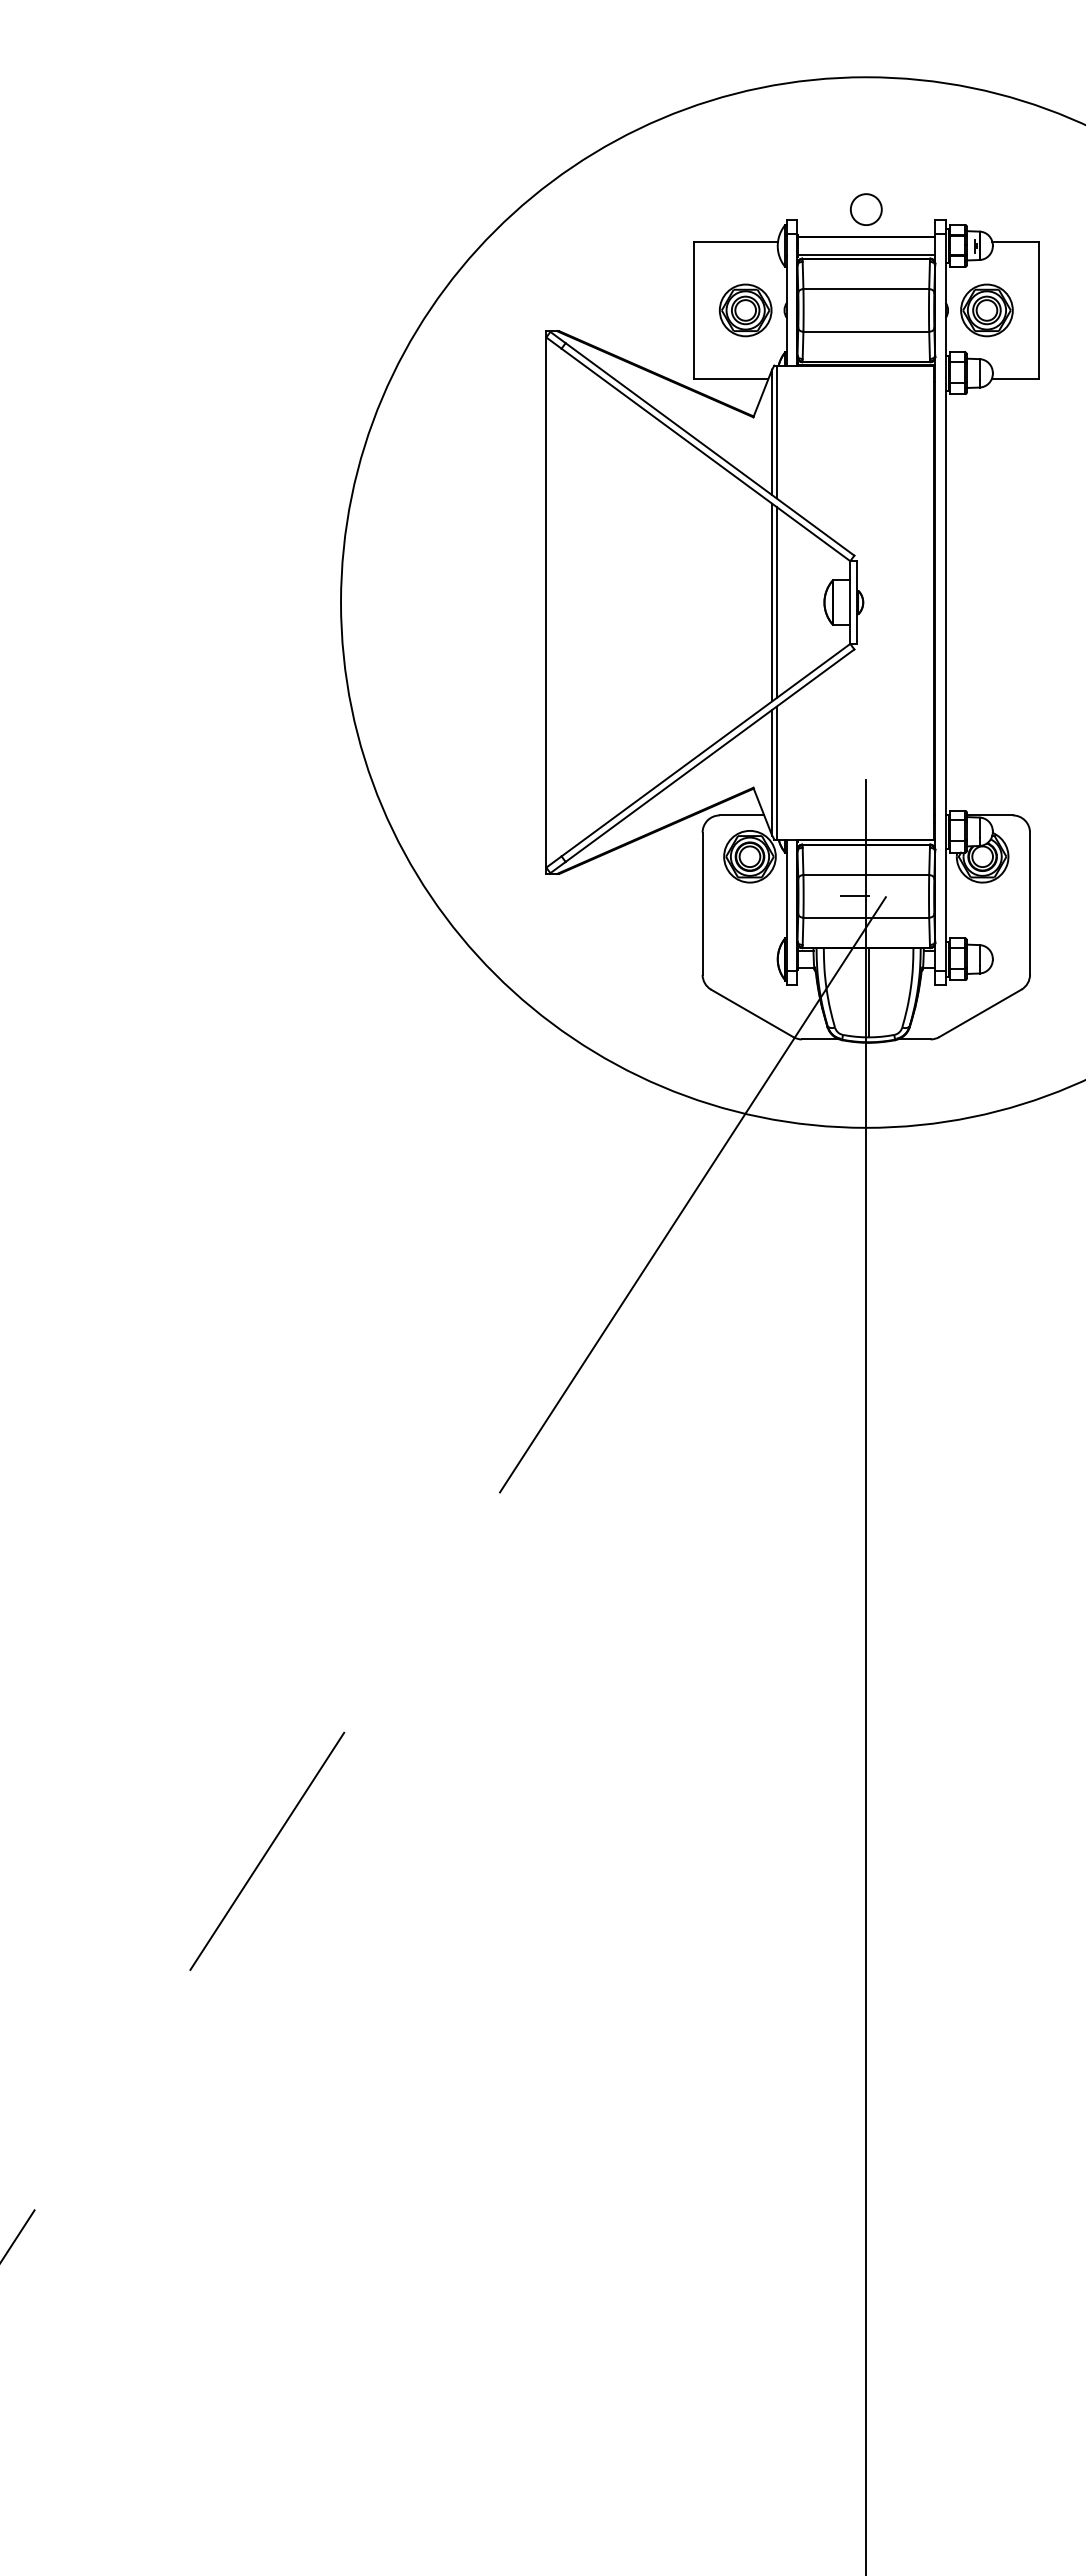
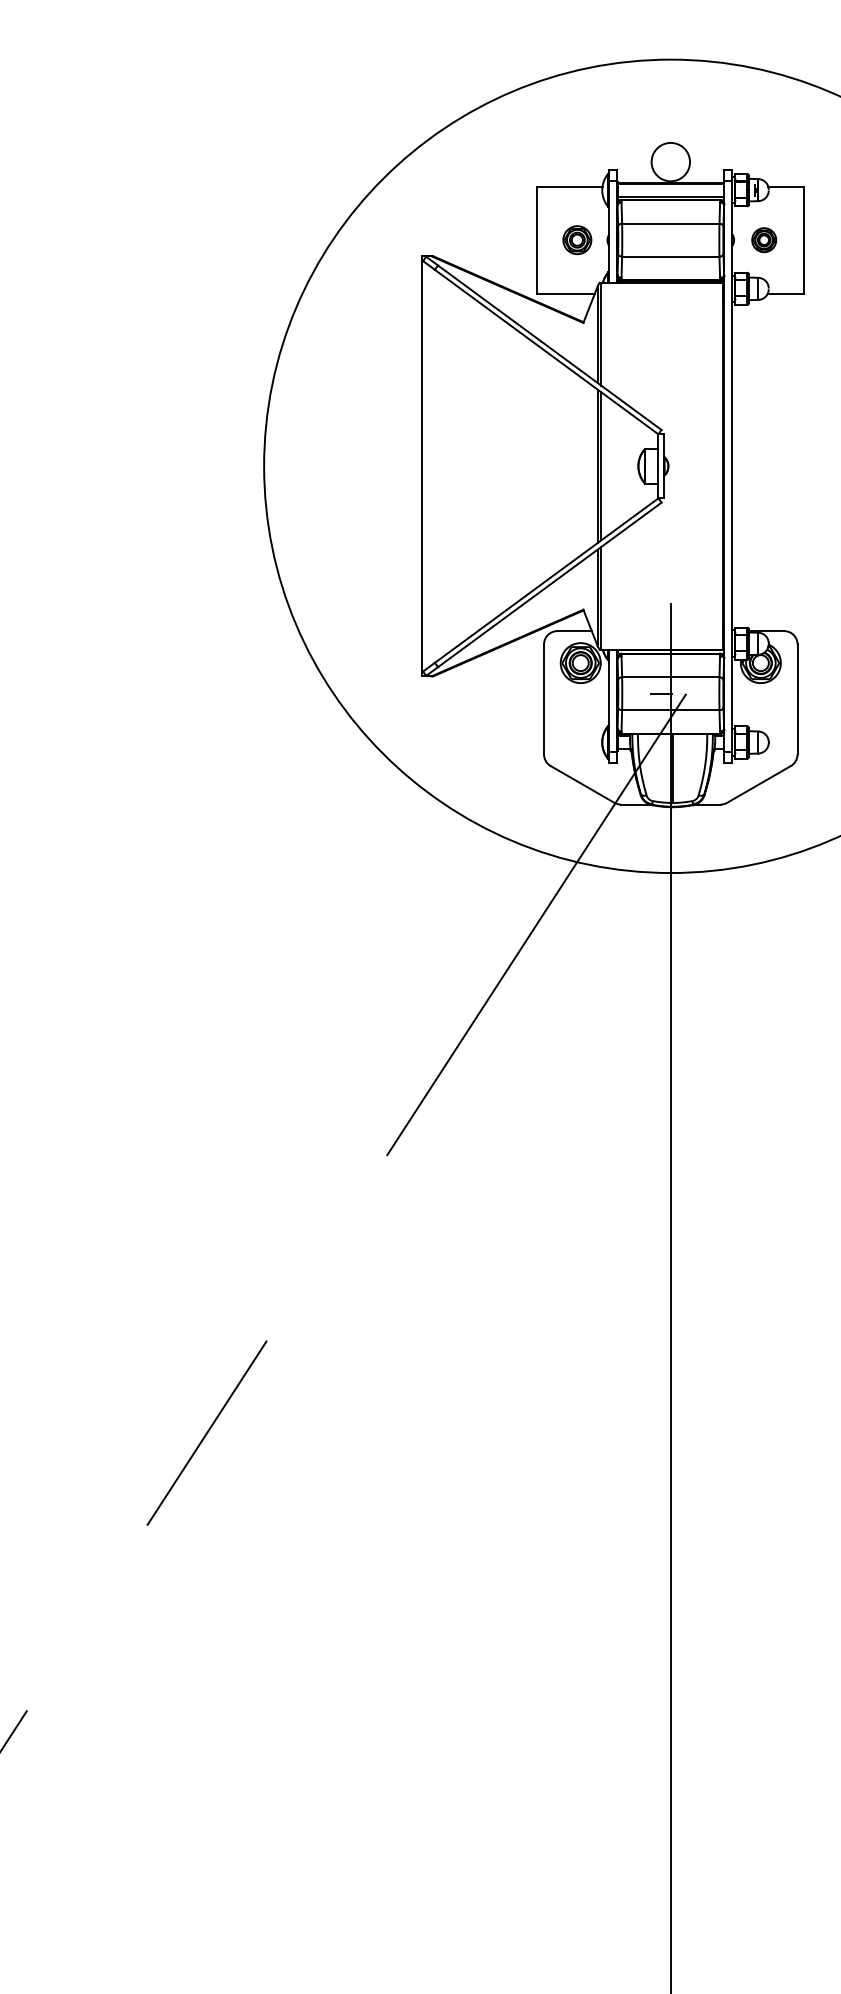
circle: (865, 209) -> (670, 162), size x1.6
part: (745, 310) -> (577, 240), size x0.7
part: (986, 310) -> (763, 240), size x0.6

